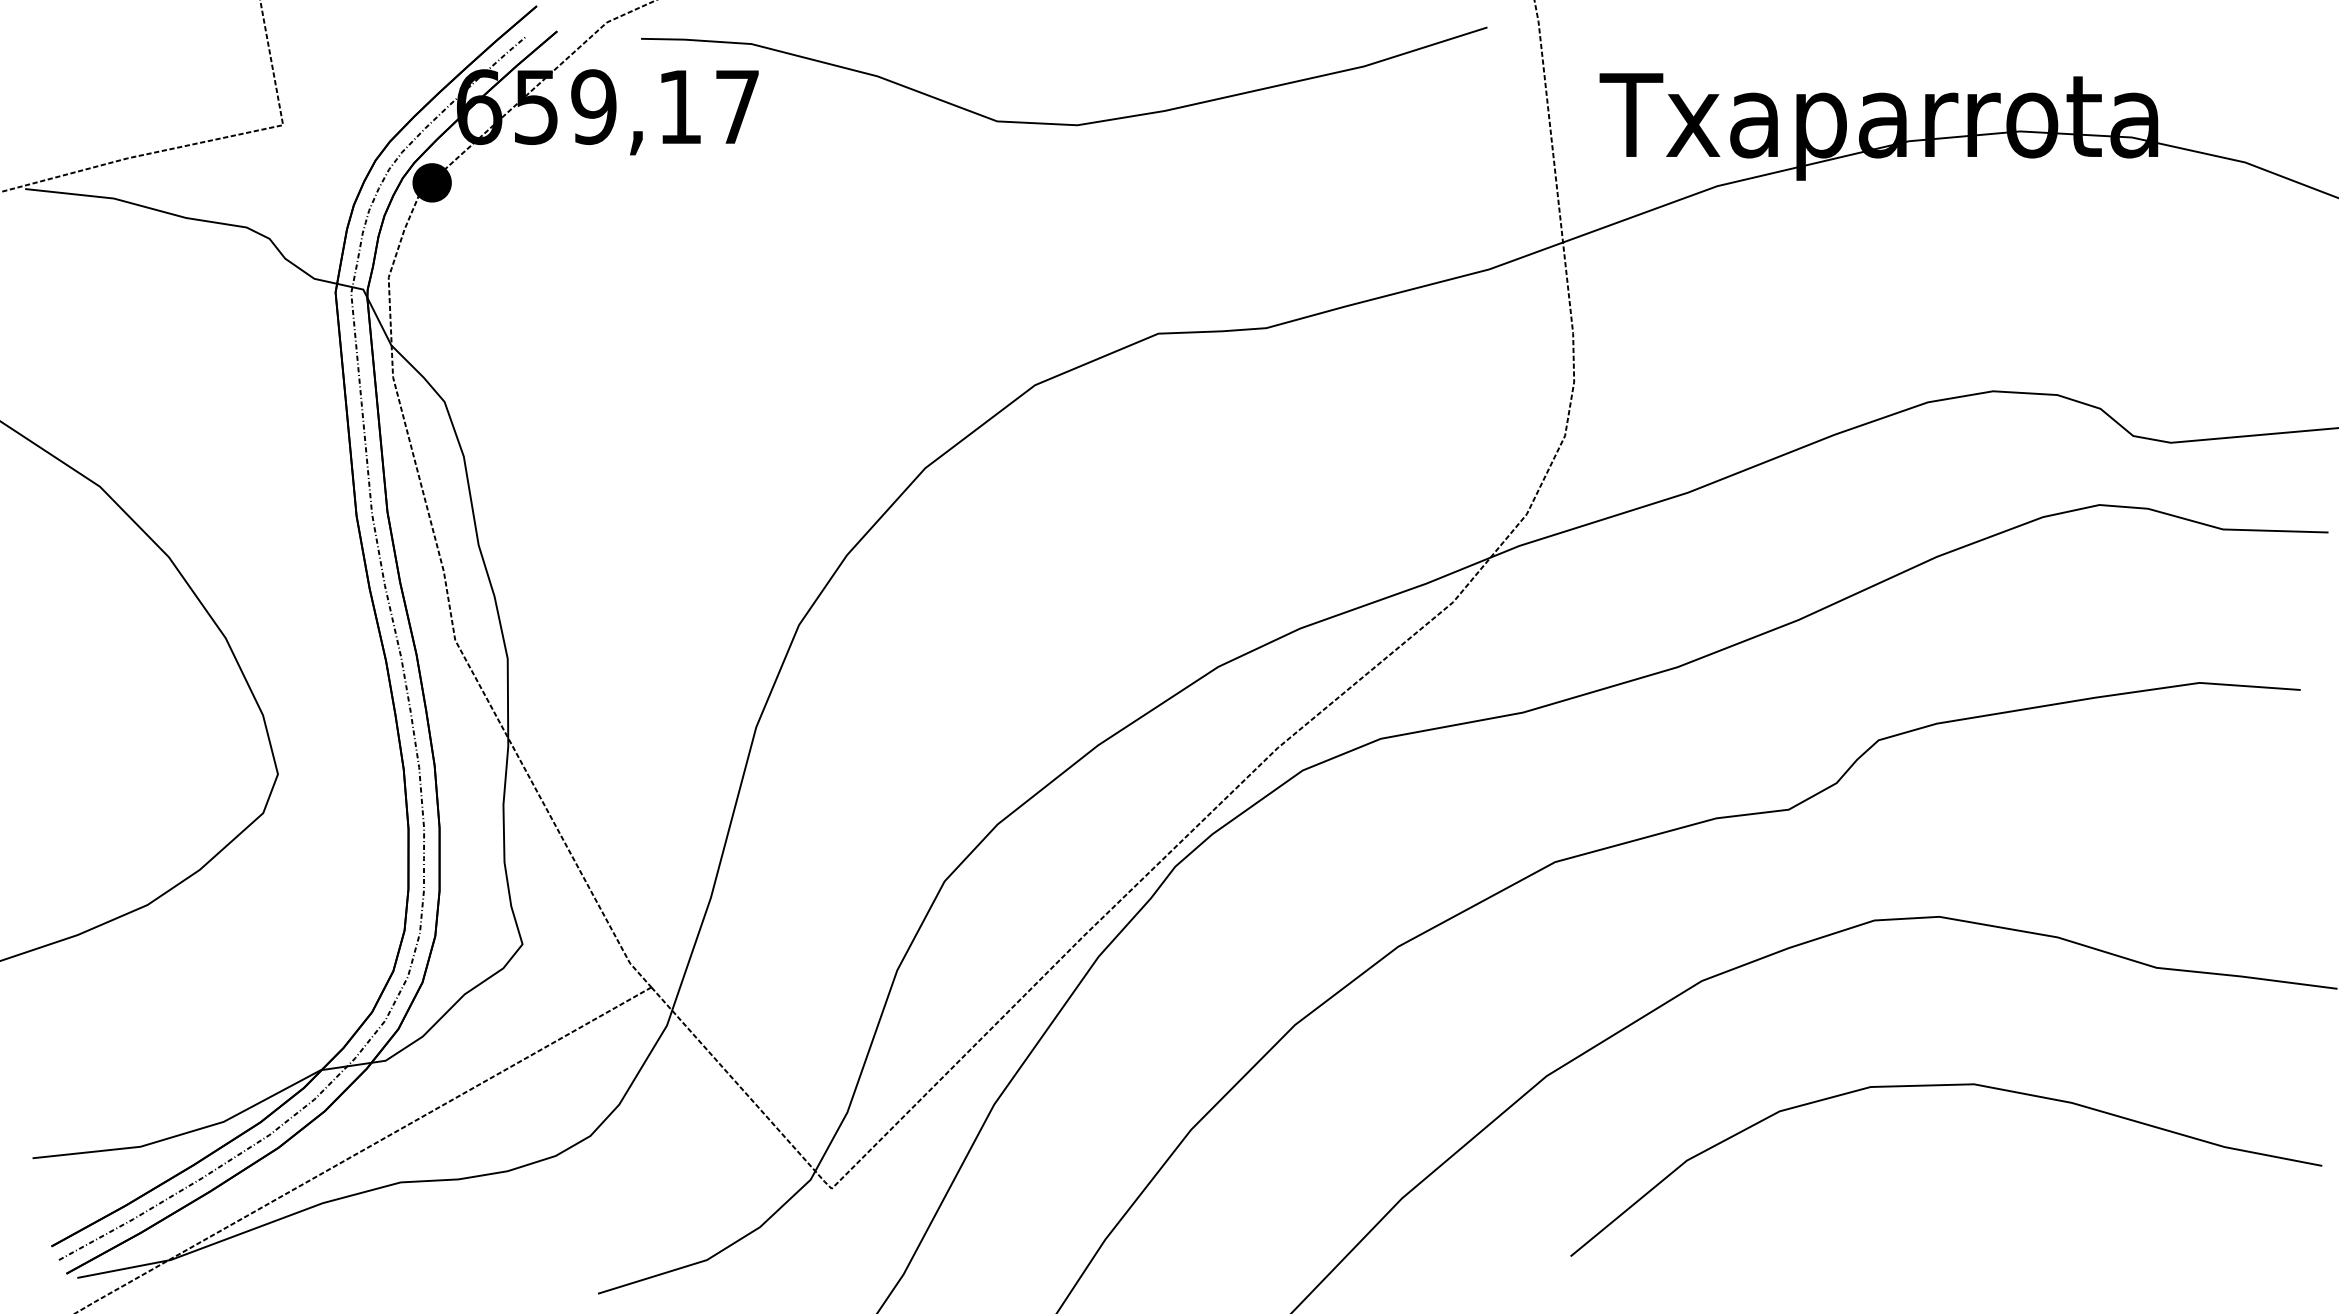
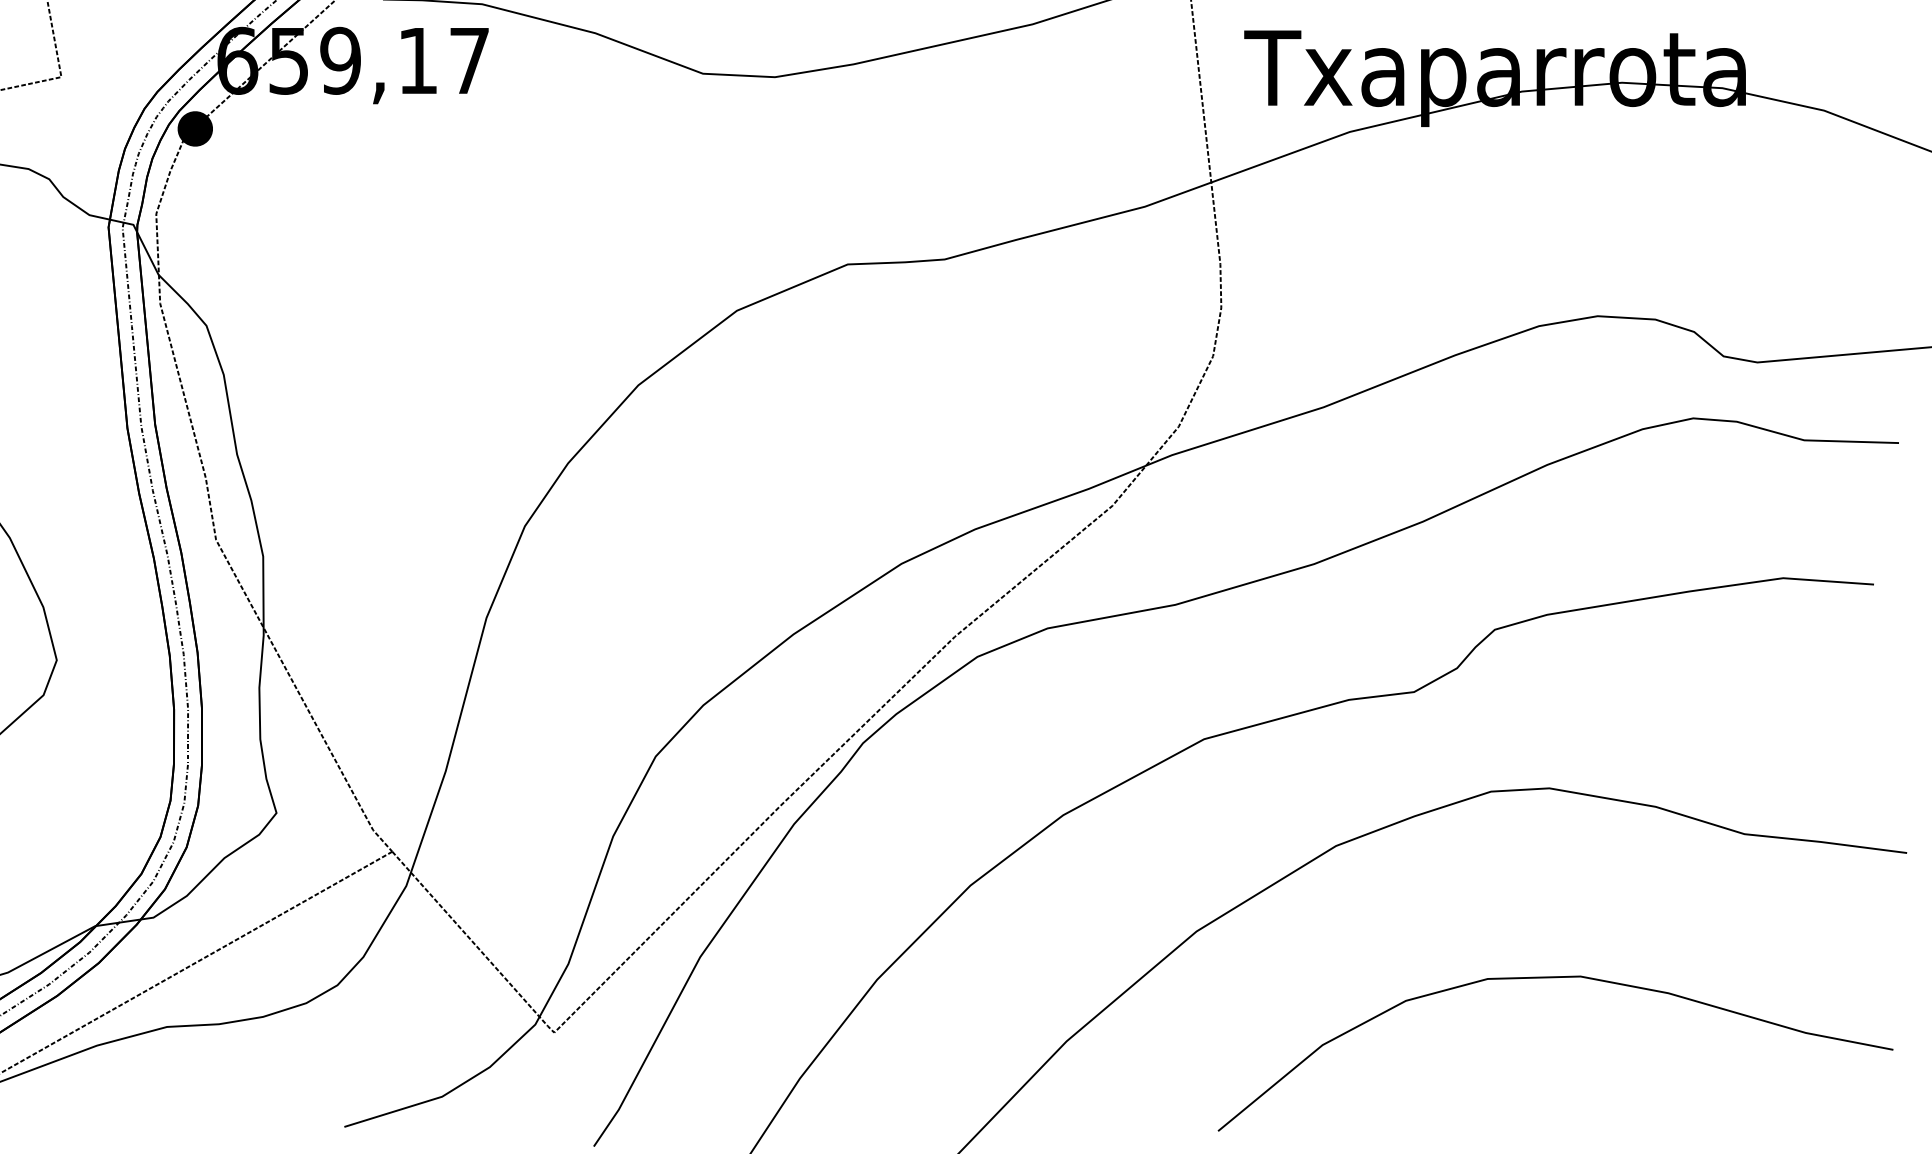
curve: (1940, 1086) -> (1550, 978), moved

